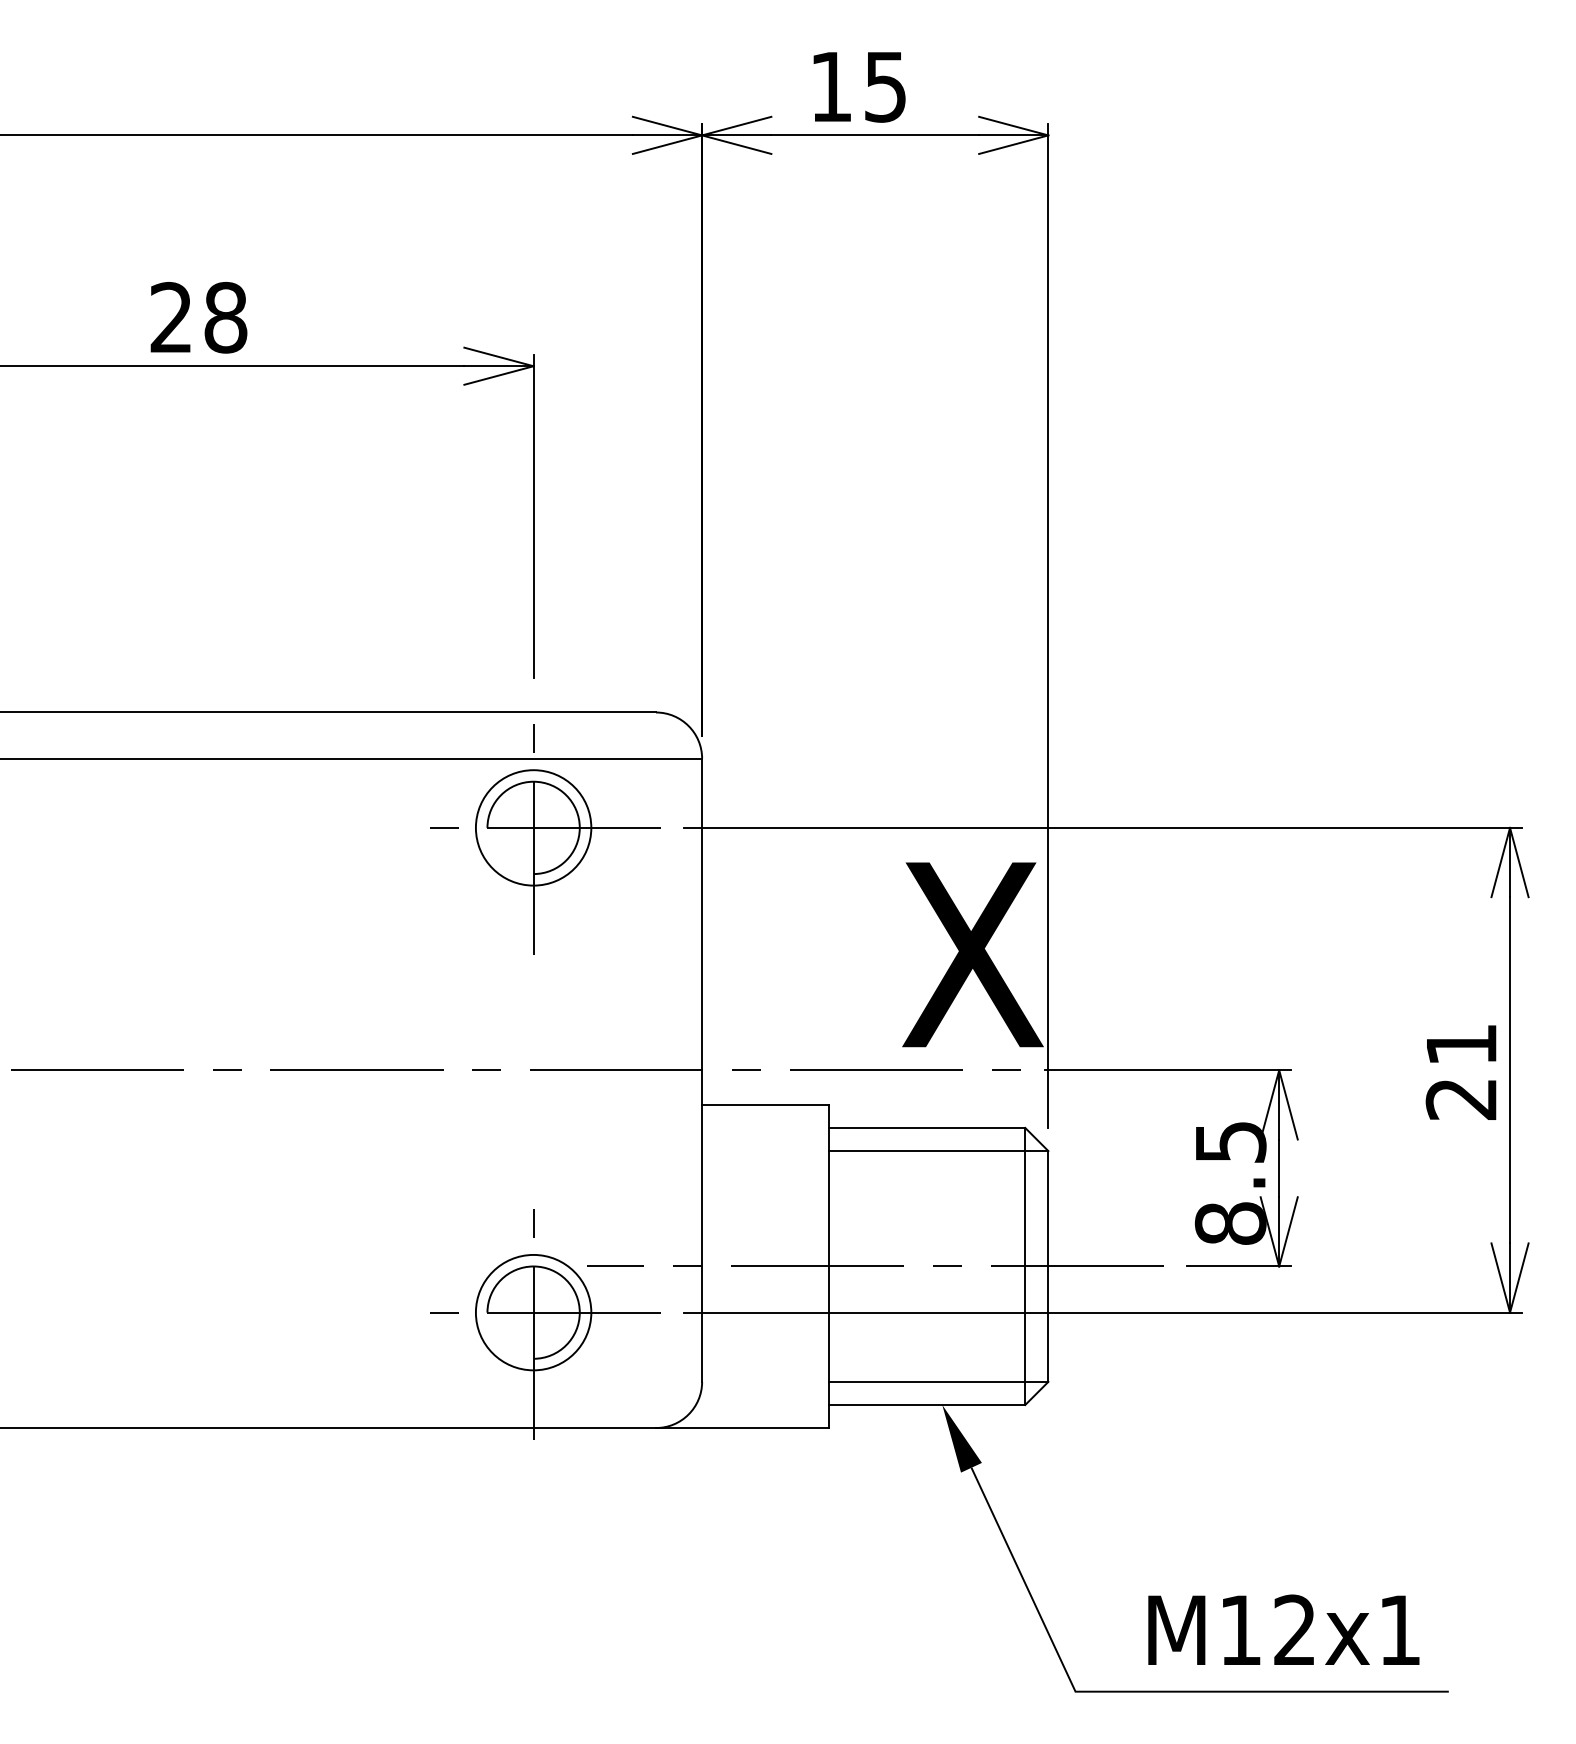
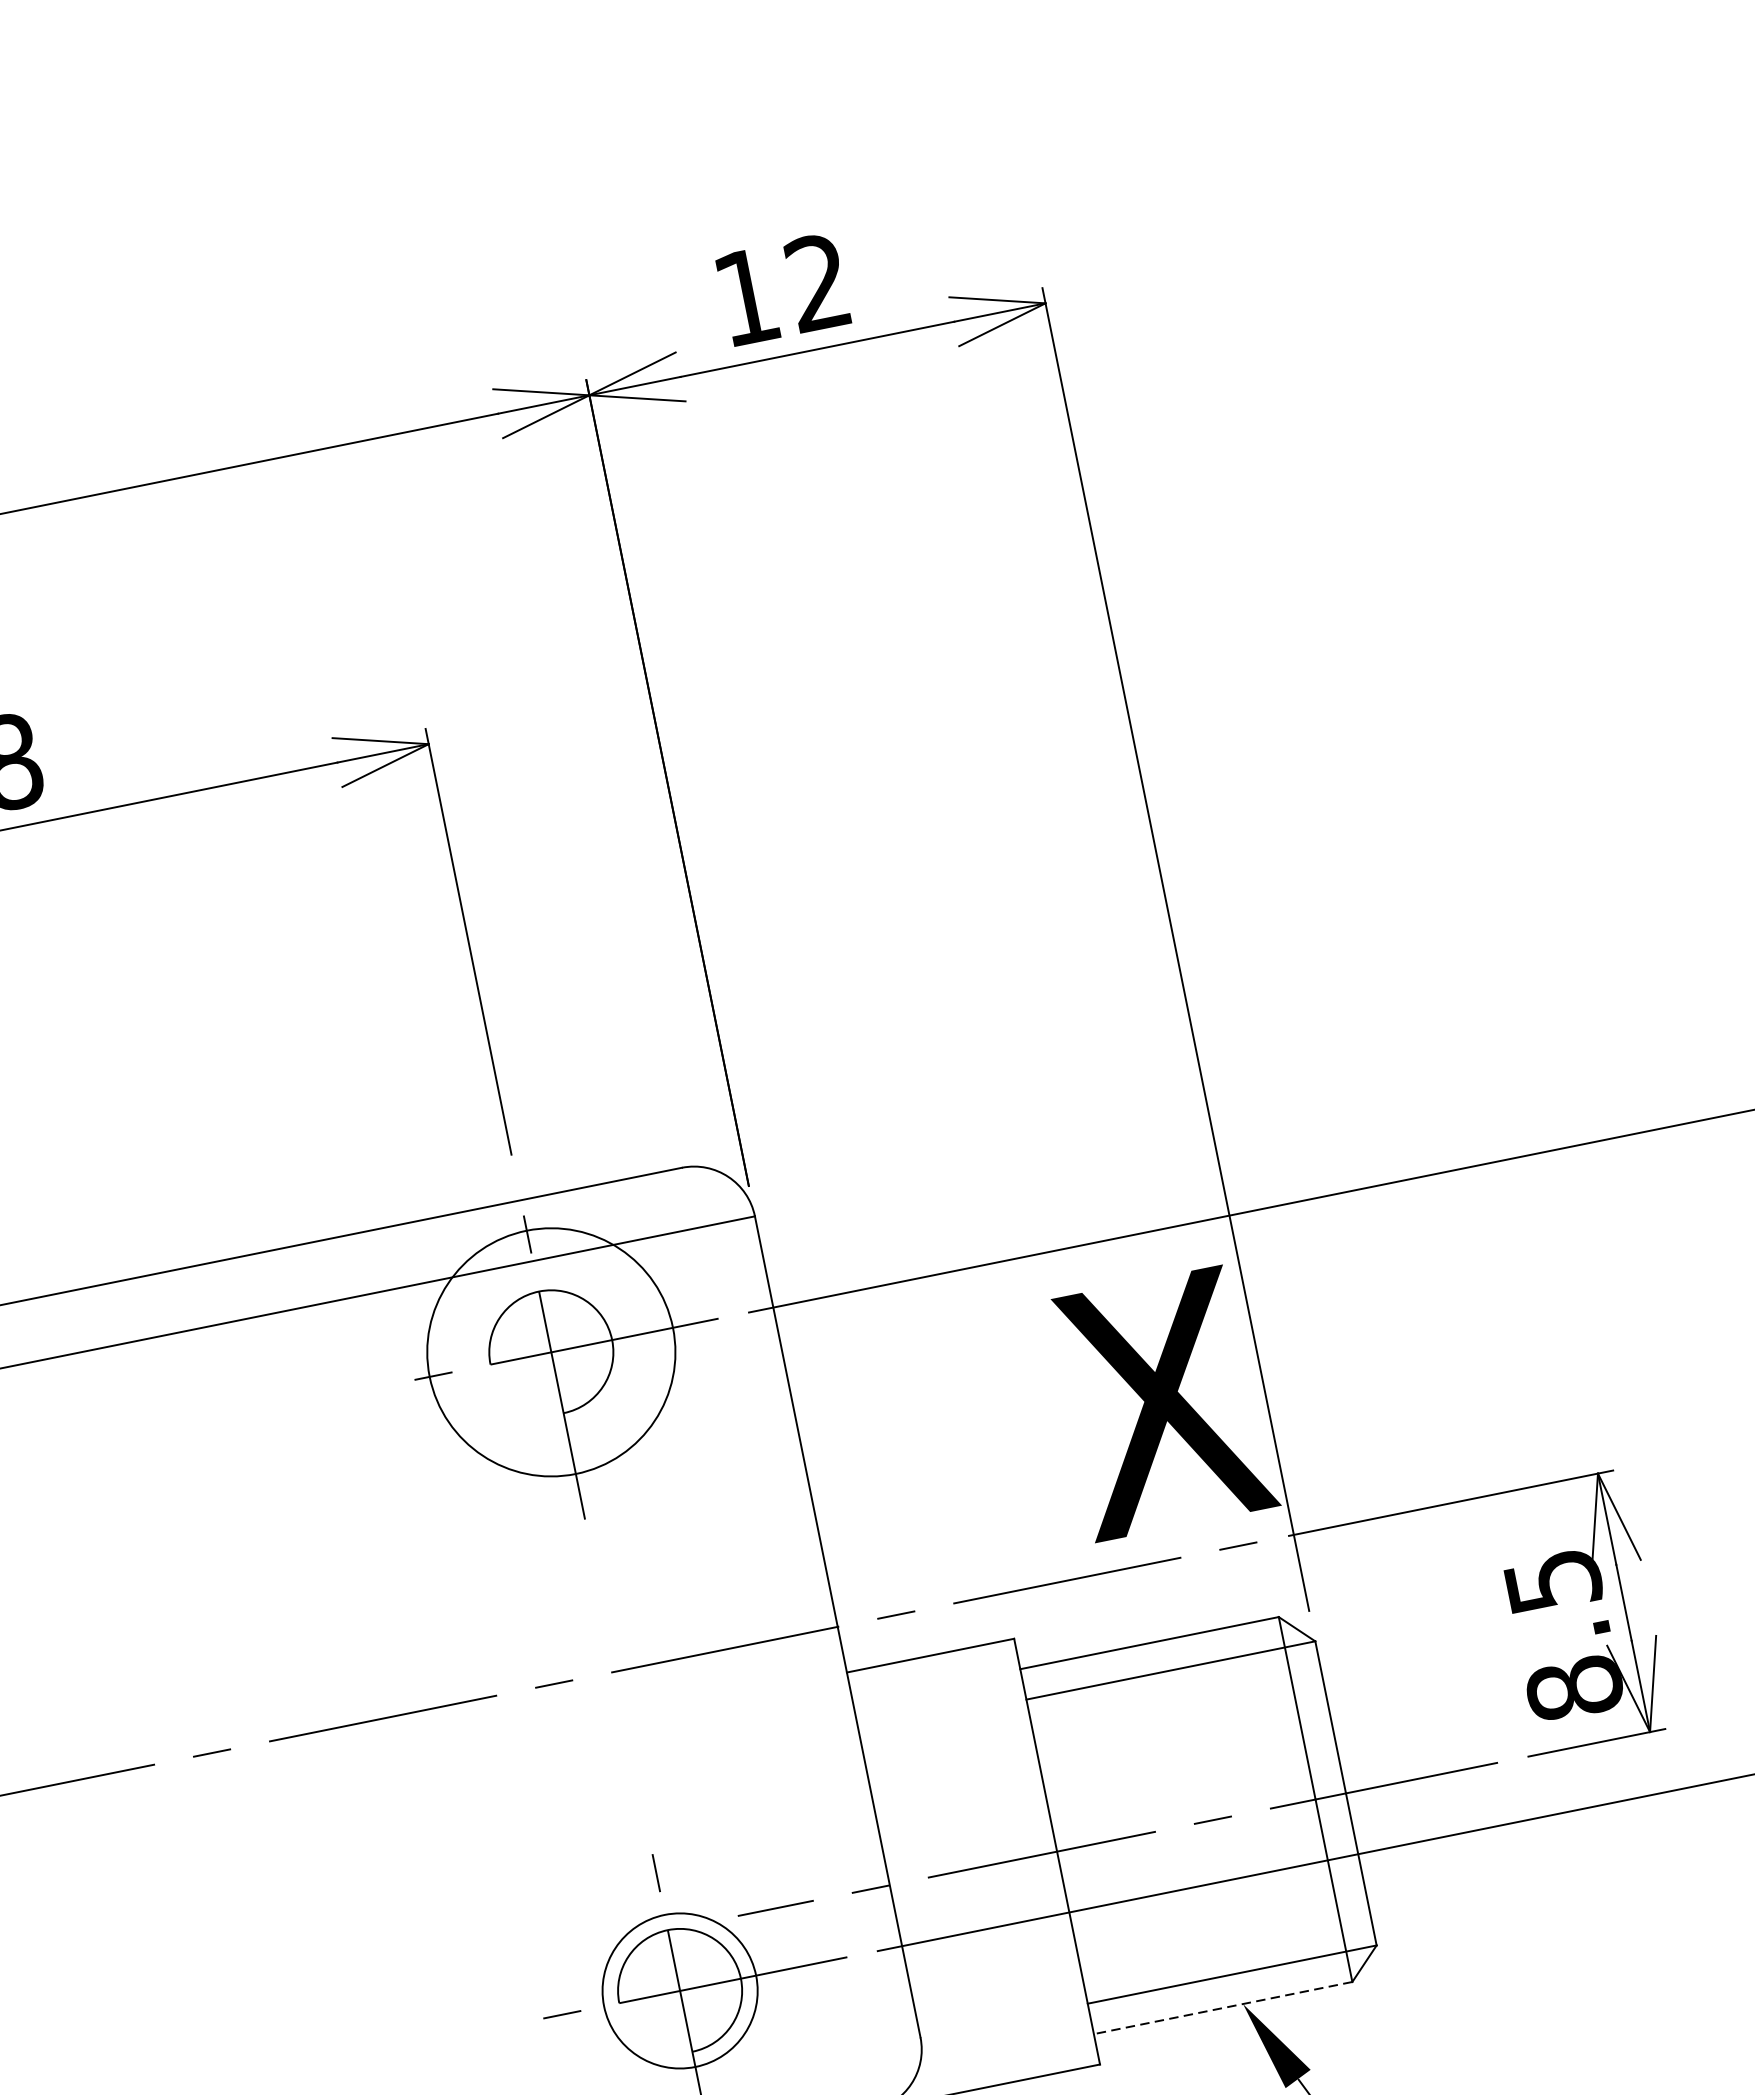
text: (885, 86) -> (817, 282), 15 -> 12
circle: (533, 827) -> (551, 1351), size x1.6
line: (926, 1404) -> (1222, 2007), solid -> dashed

